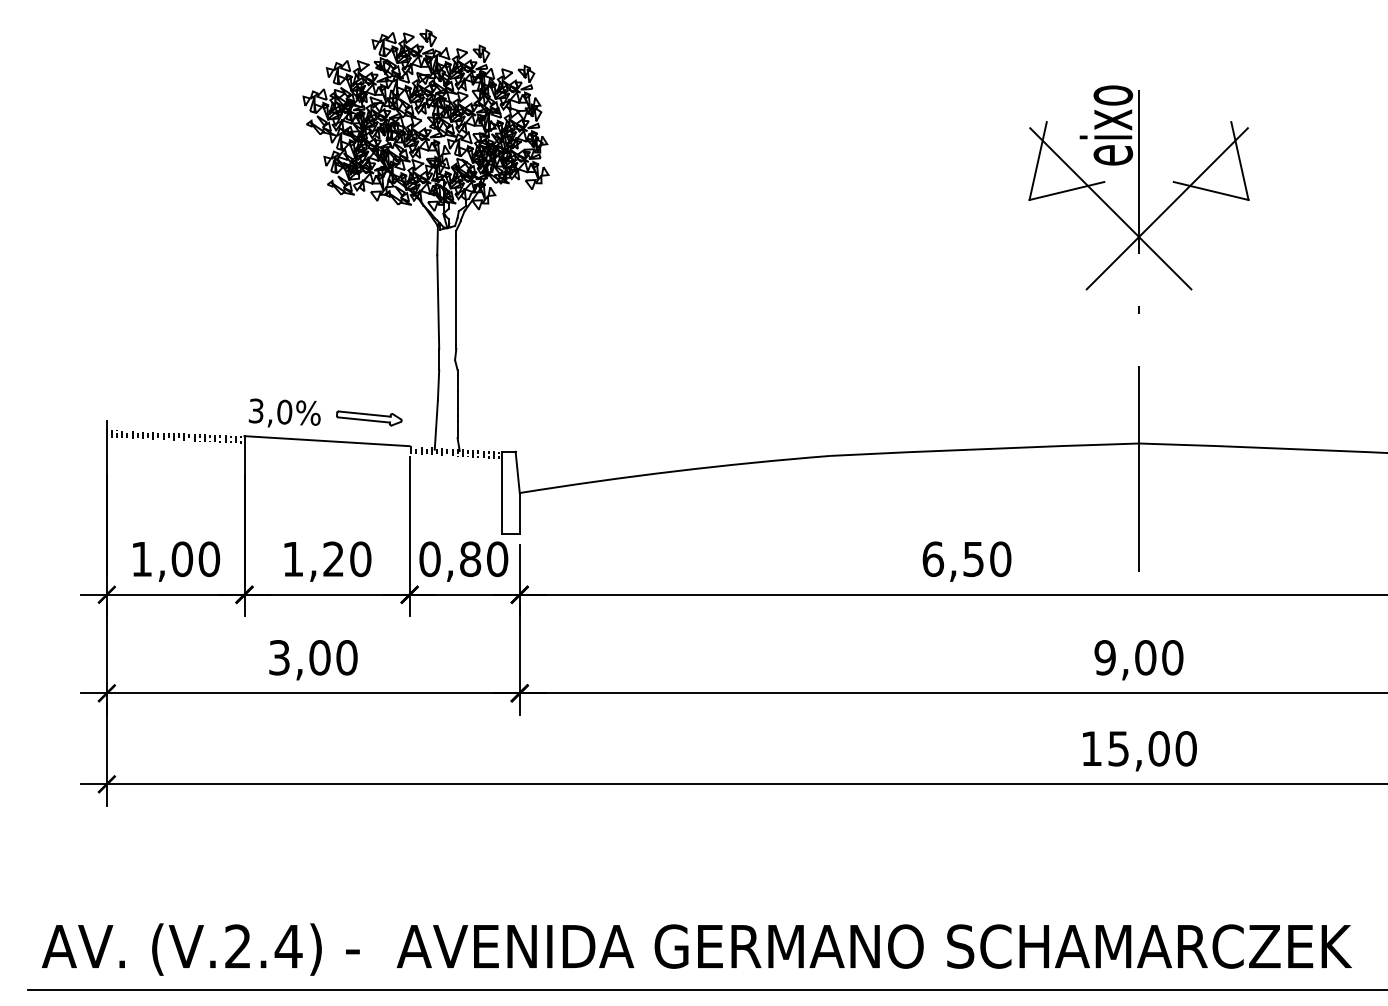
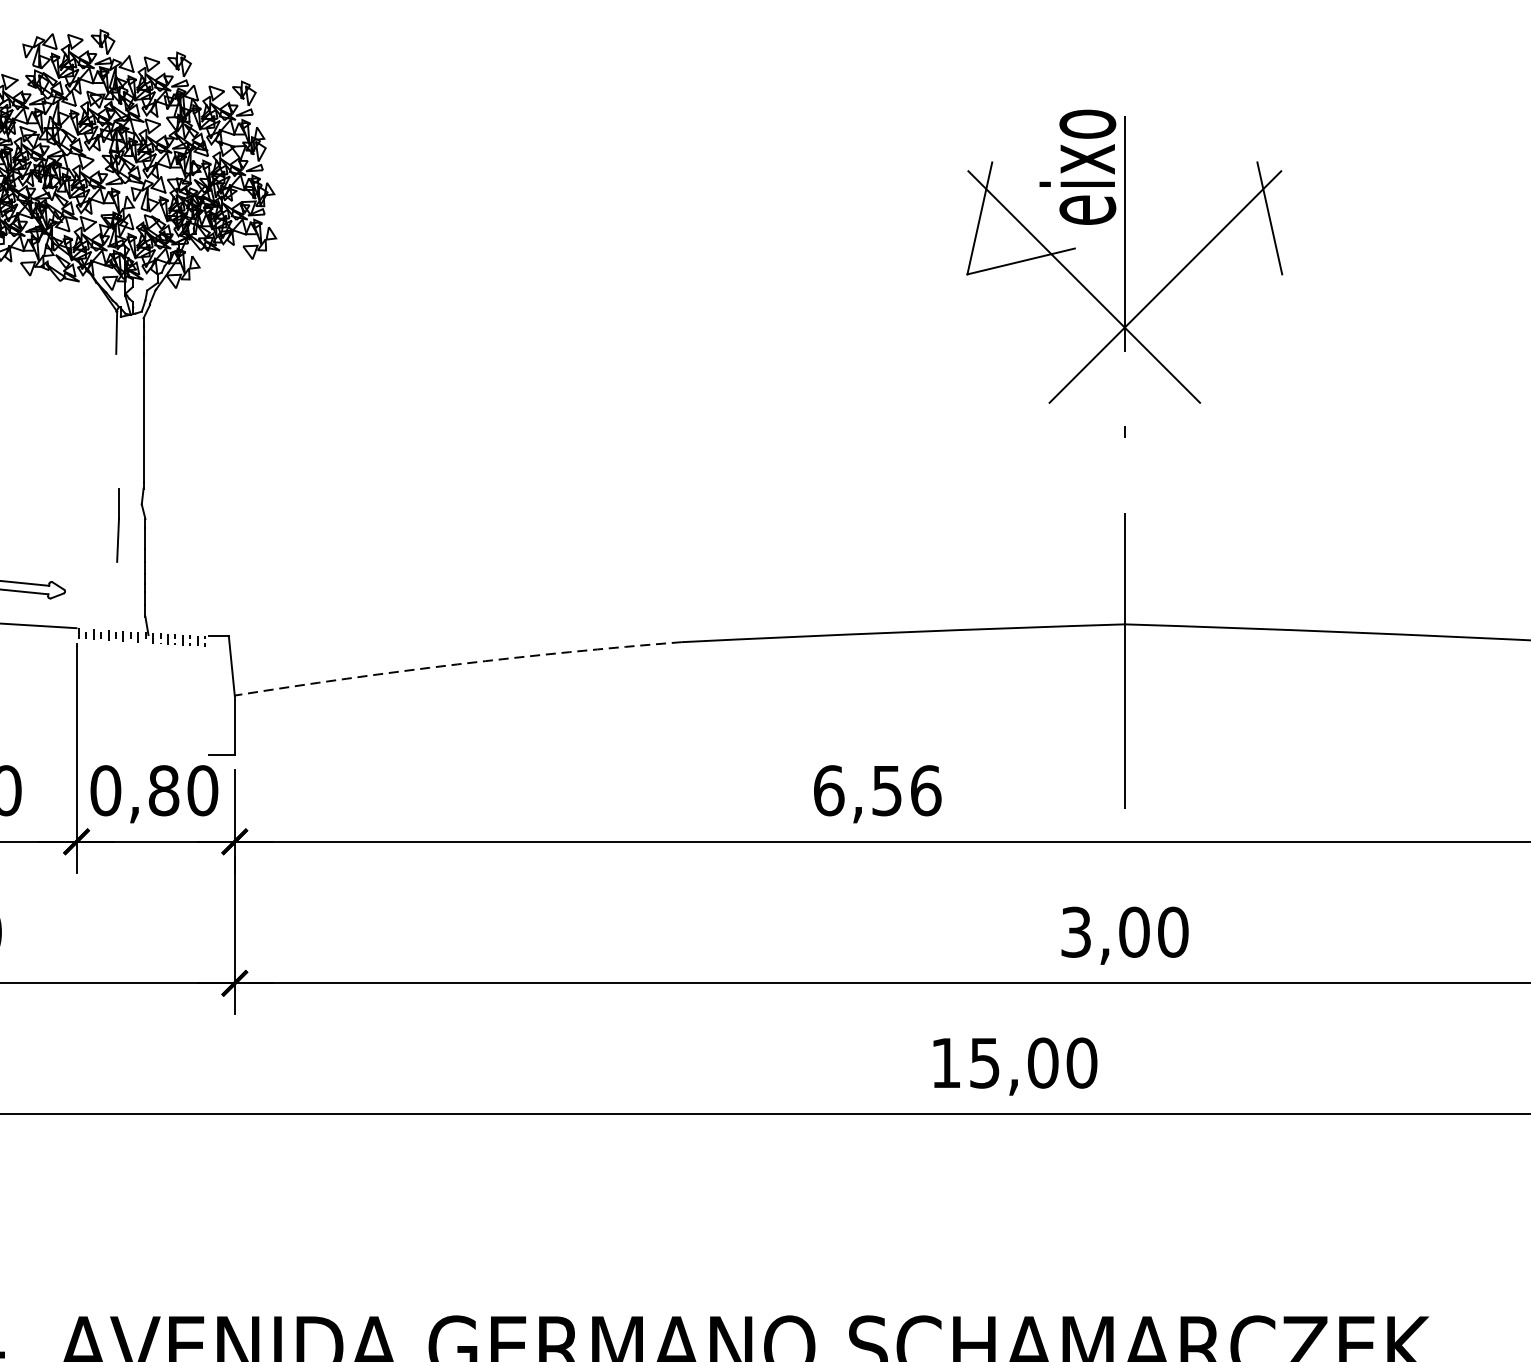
line: (1210, 191) -> (1227, 262), removed
line: (438, 302) -> (117, 421), removed
line: (435, 424) -> (113, 597), removed
arc: (674, 471) -> (457, 664), solid -> dashed
line: (501, 492) -> (208, 694), removed
text: (1000, 558) -> (925, 789), 6,50 -> 6,56
text: (1104, 657) -> (1075, 931), 9,00 -> 3,00
text: (1139, 751) -> (1014, 1067), moved

